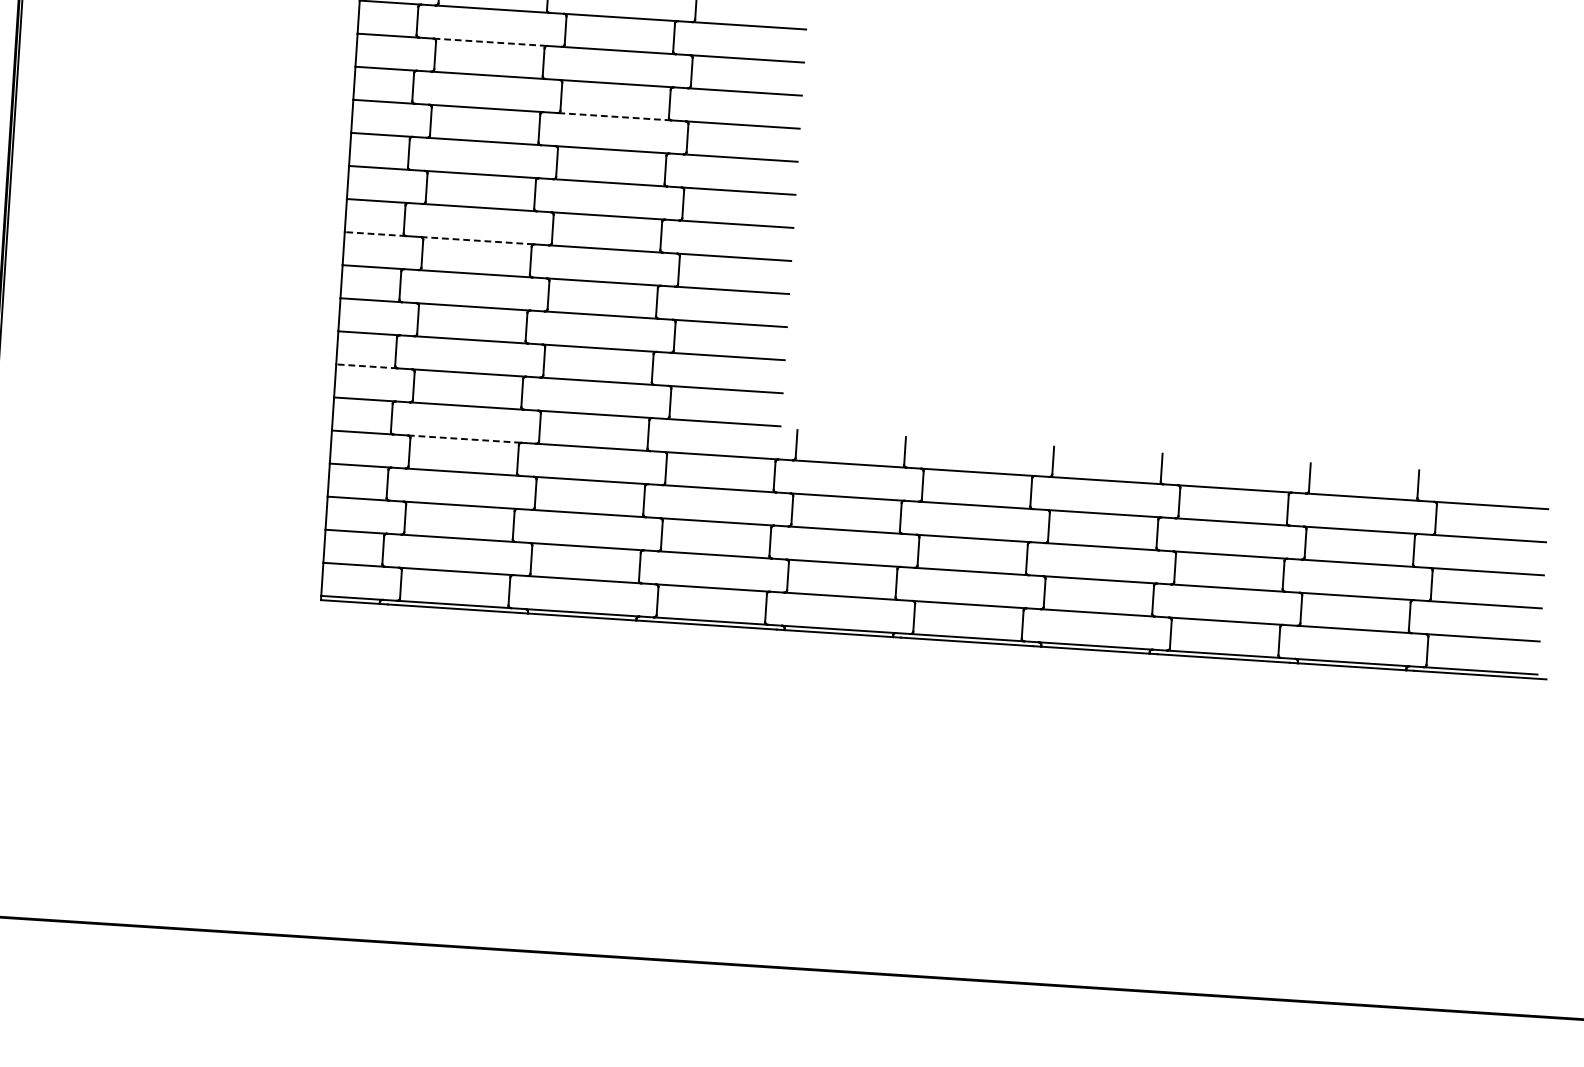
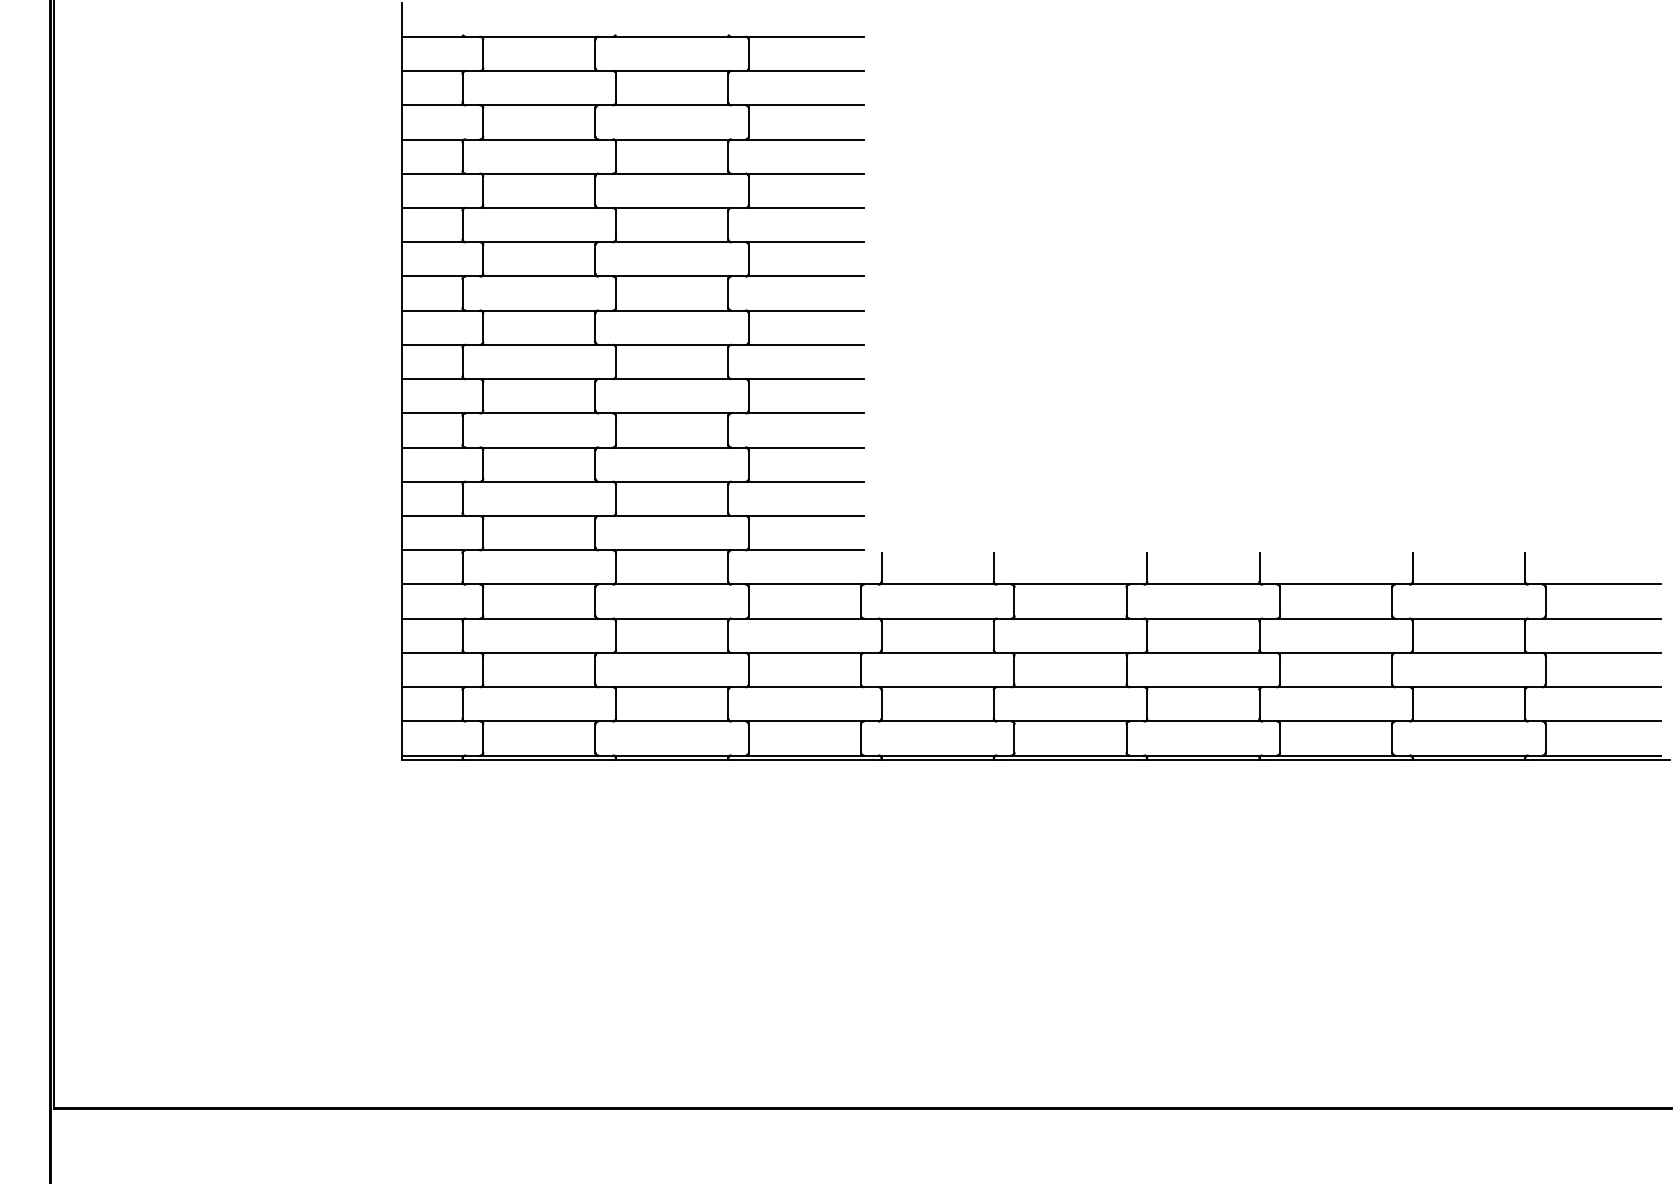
line: (490, 42) -> (539, 173), dashed -> solid
line: (614, 117) -> (672, 242), dashed -> solid
line: (375, 234) -> (433, 379), dashed -> solid
line: (477, 241) -> (539, 379), dashed -> solid
line: (366, 366) -> (433, 516), dashed -> solid
line: (464, 439) -> (539, 584), dashed -> solid

